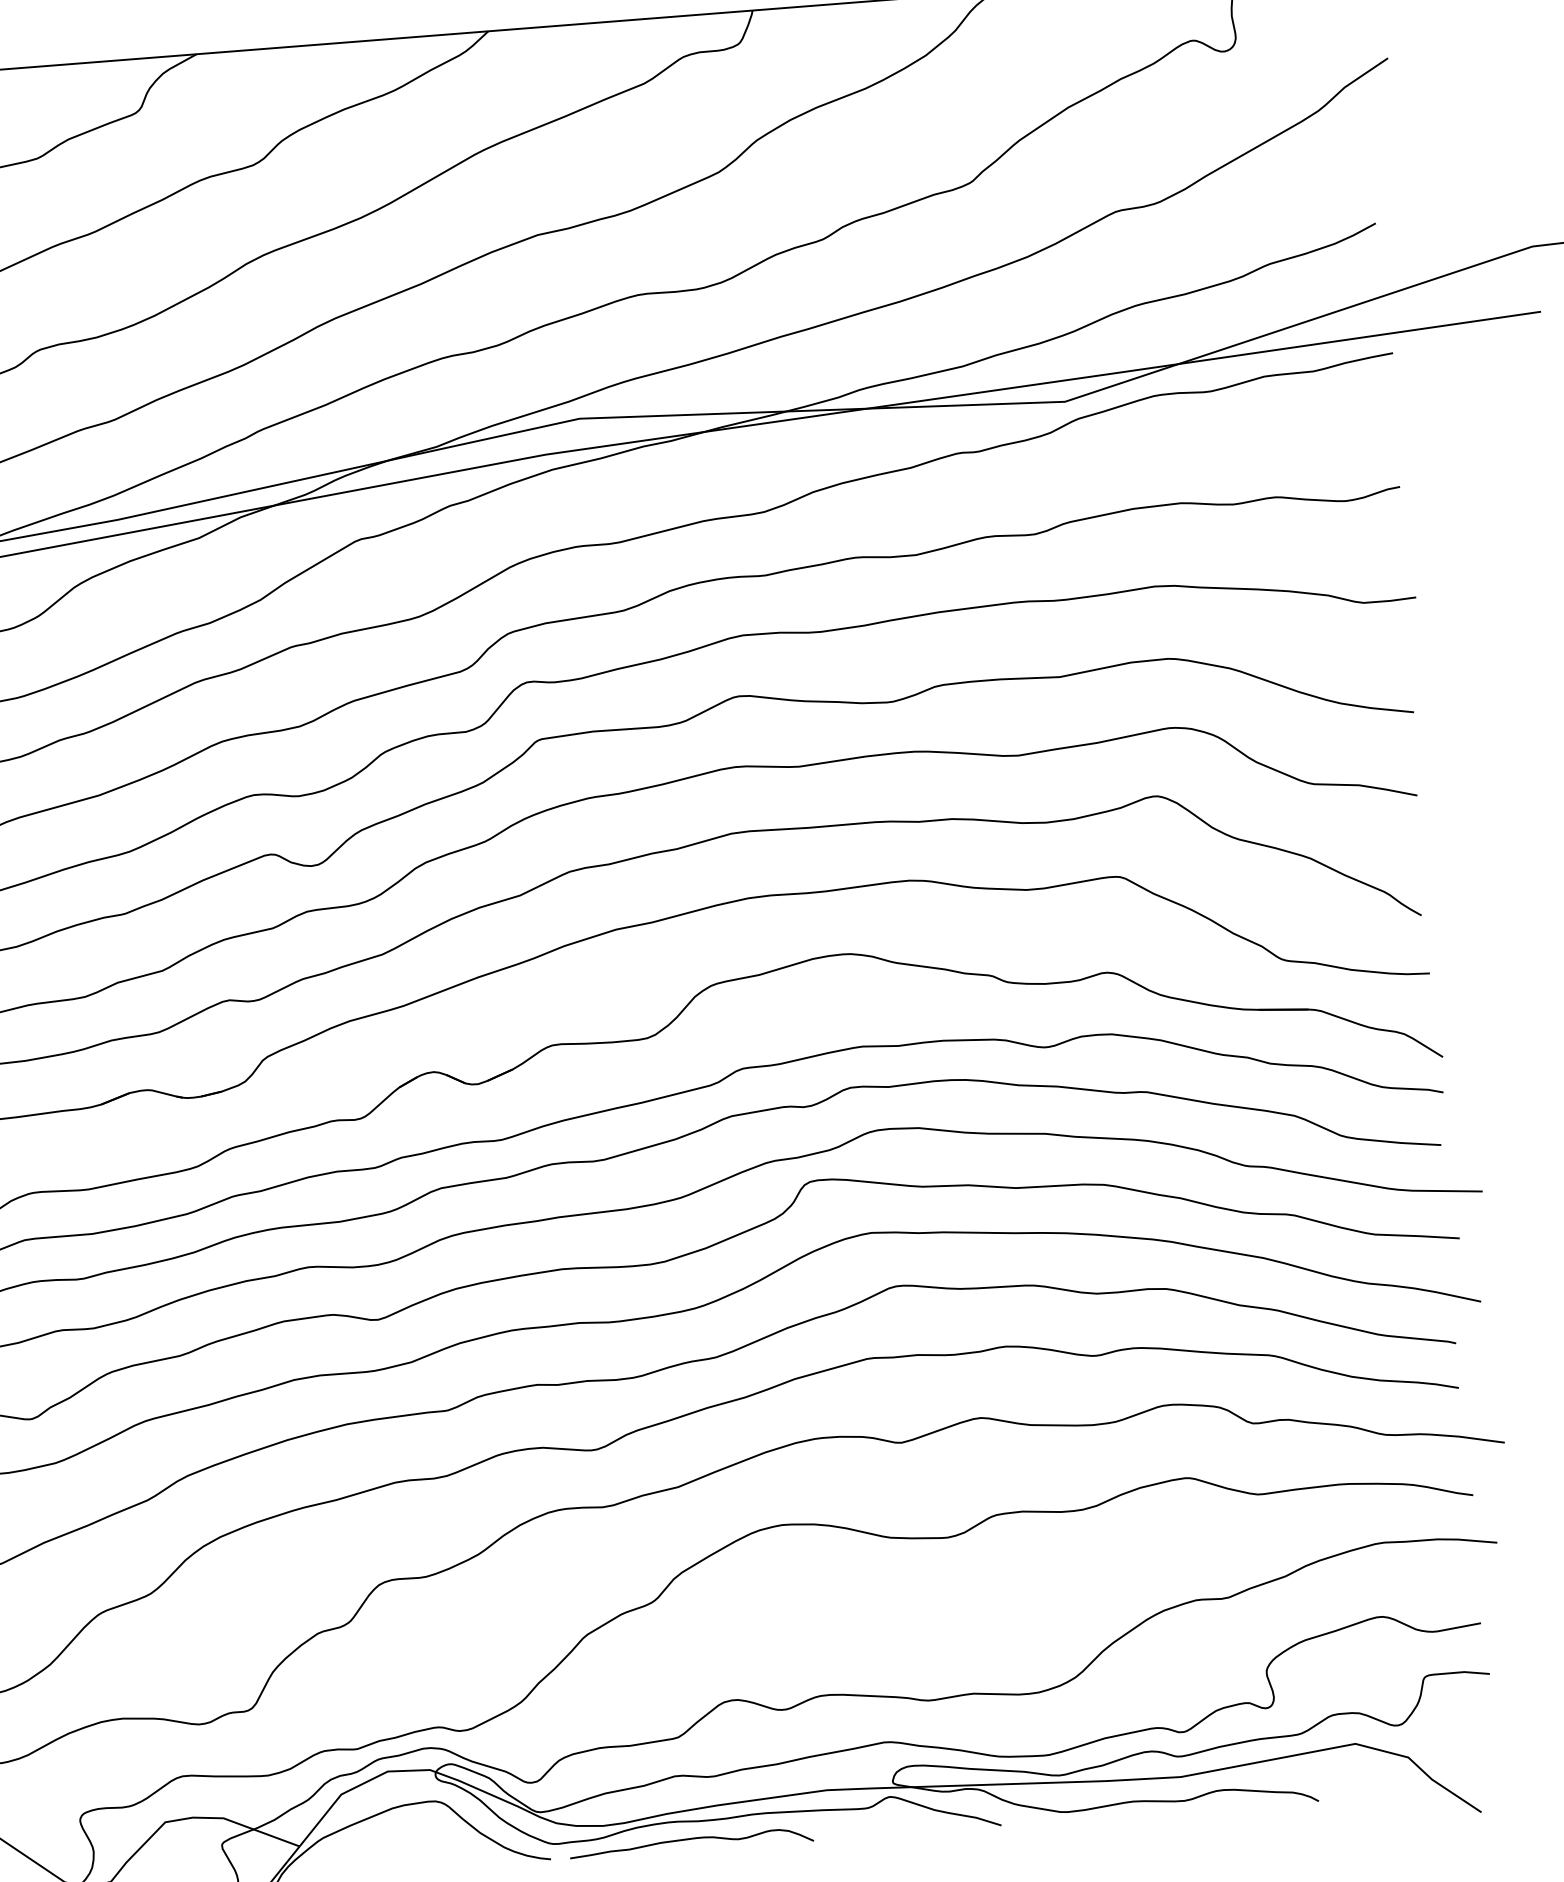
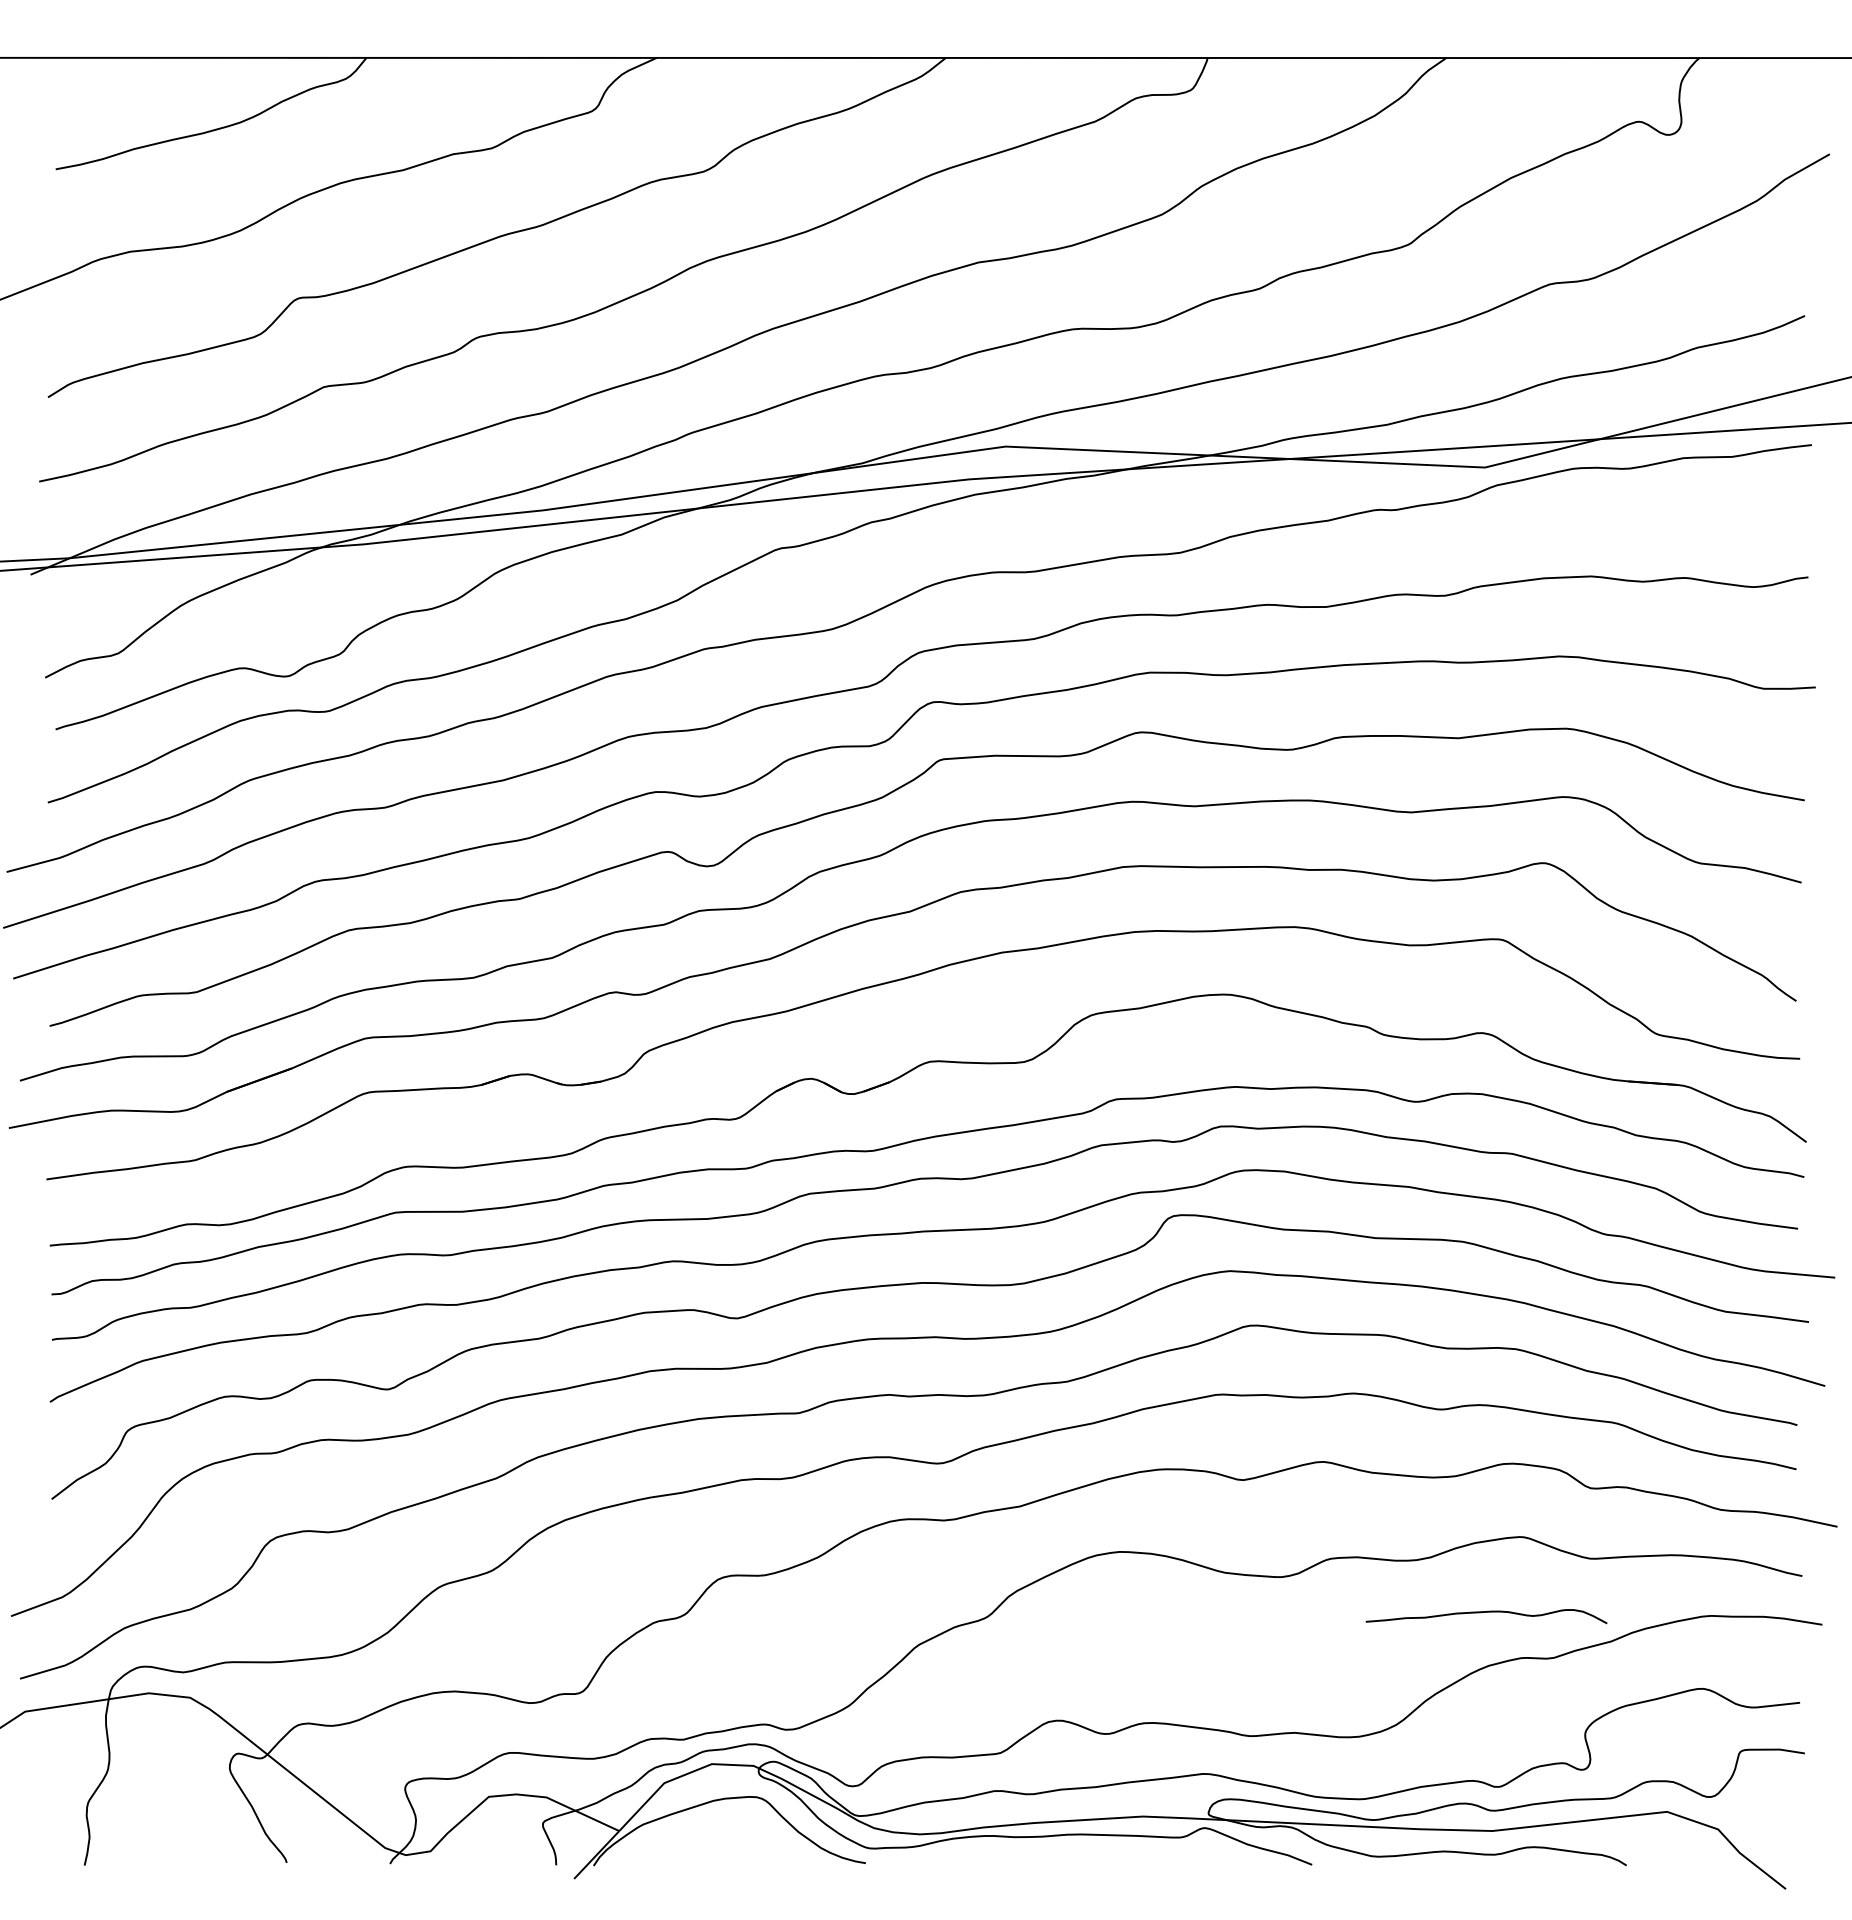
curve: (691, 1839) -> (1486, 1612), moved

